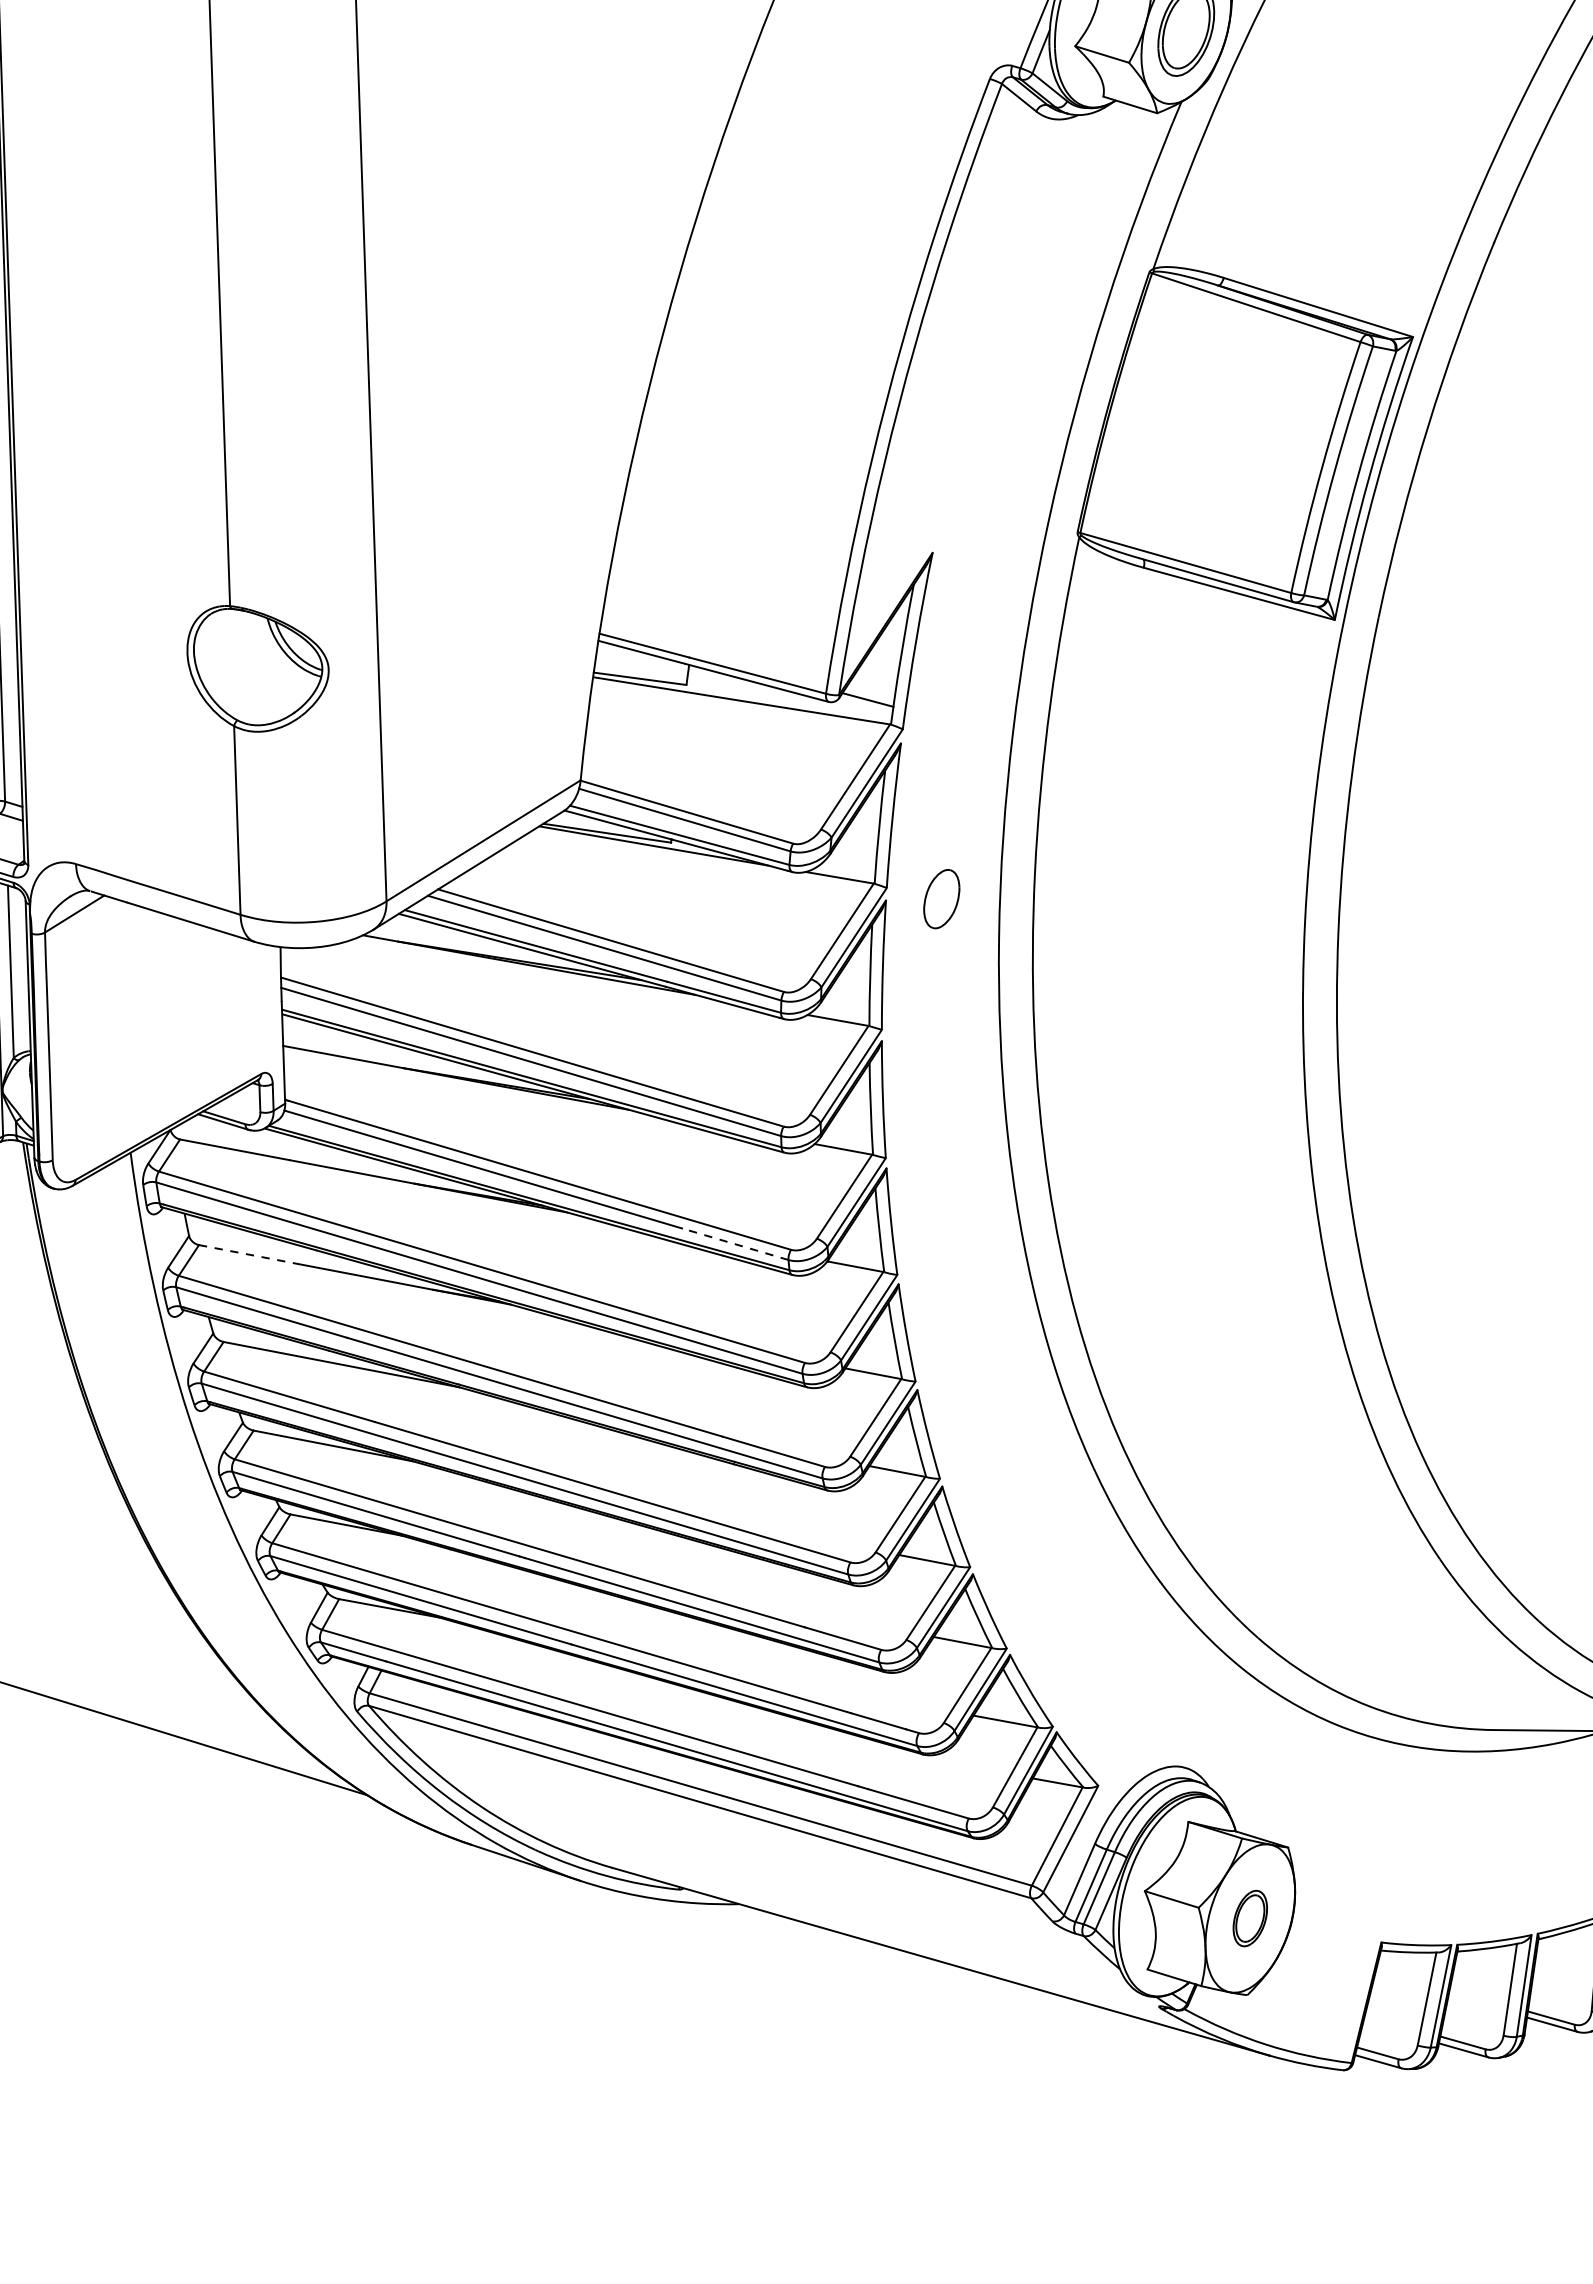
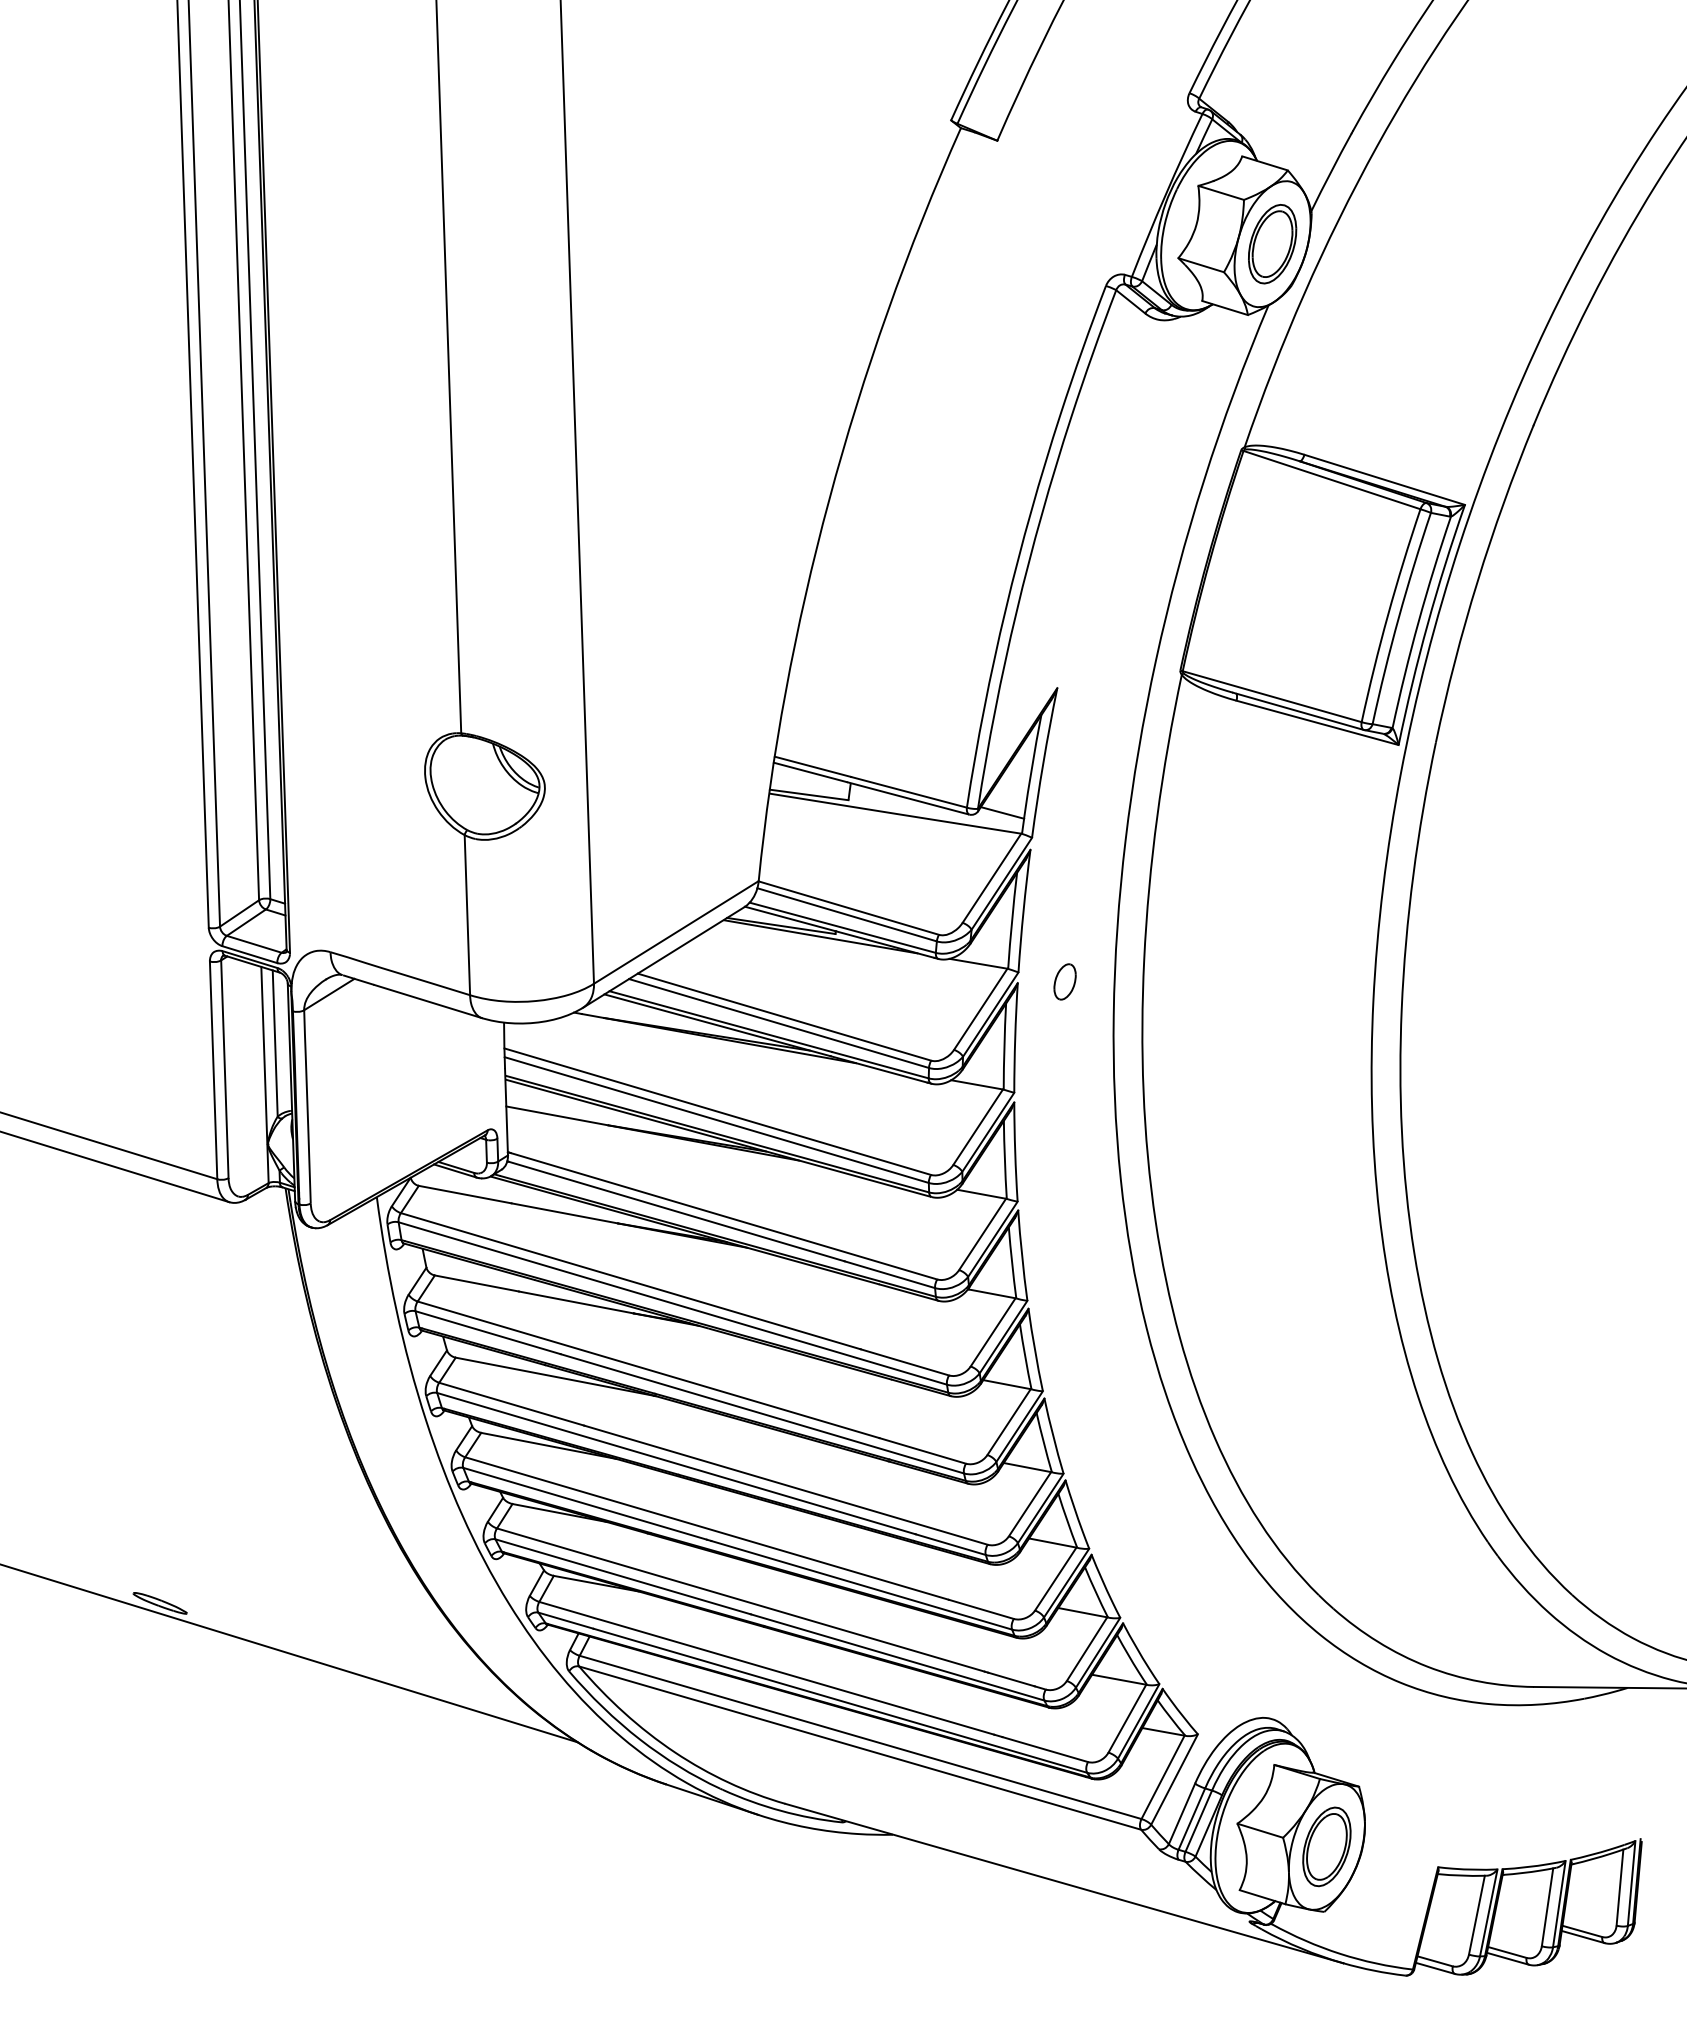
part: (941, 898) -> (1064, 981), size x0.71
line: (734, 1243) -> (889, 1274), dashed -> solid
line: (248, 1254) -> (476, 1283), dashed -> solid
part: (1249, 1918) -> (1326, 1846), size x1.67

